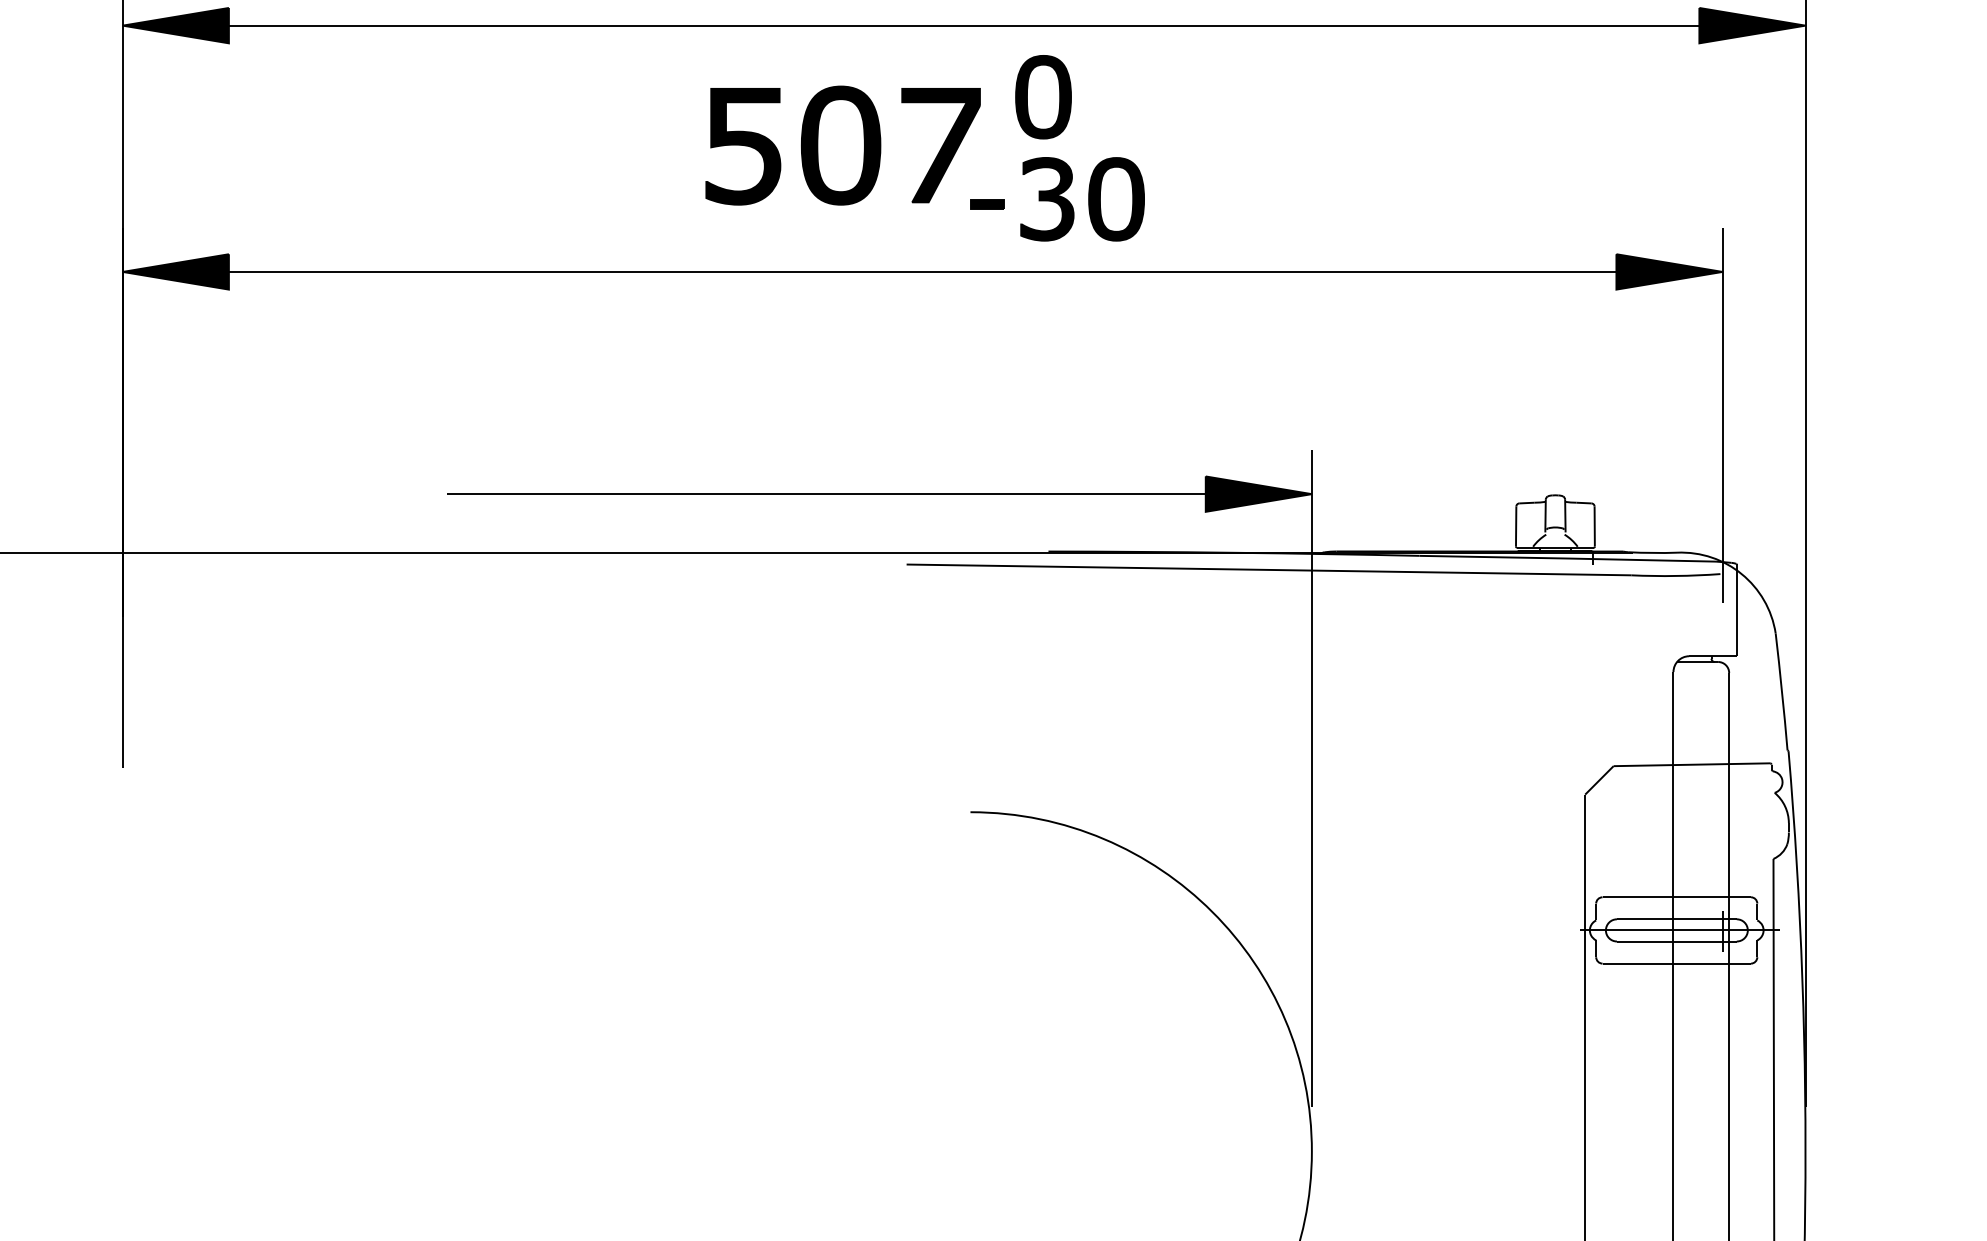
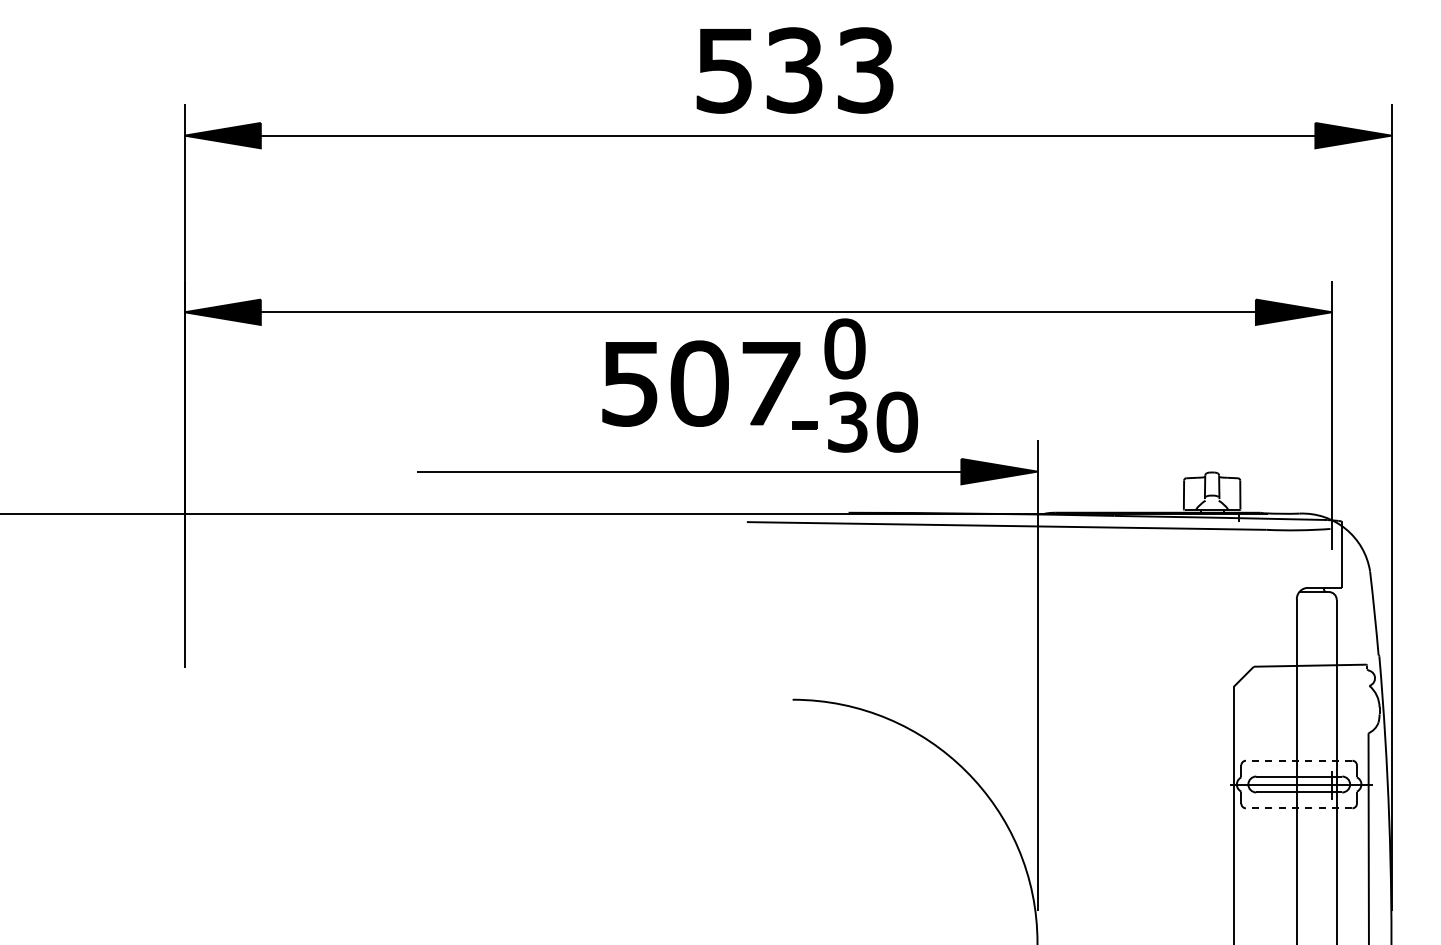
part: (936, 153) -> (768, 389), moved
line: (1675, 896) -> (1298, 760), solid -> dashed
line: (1675, 963) -> (1298, 808), solid -> dashed

